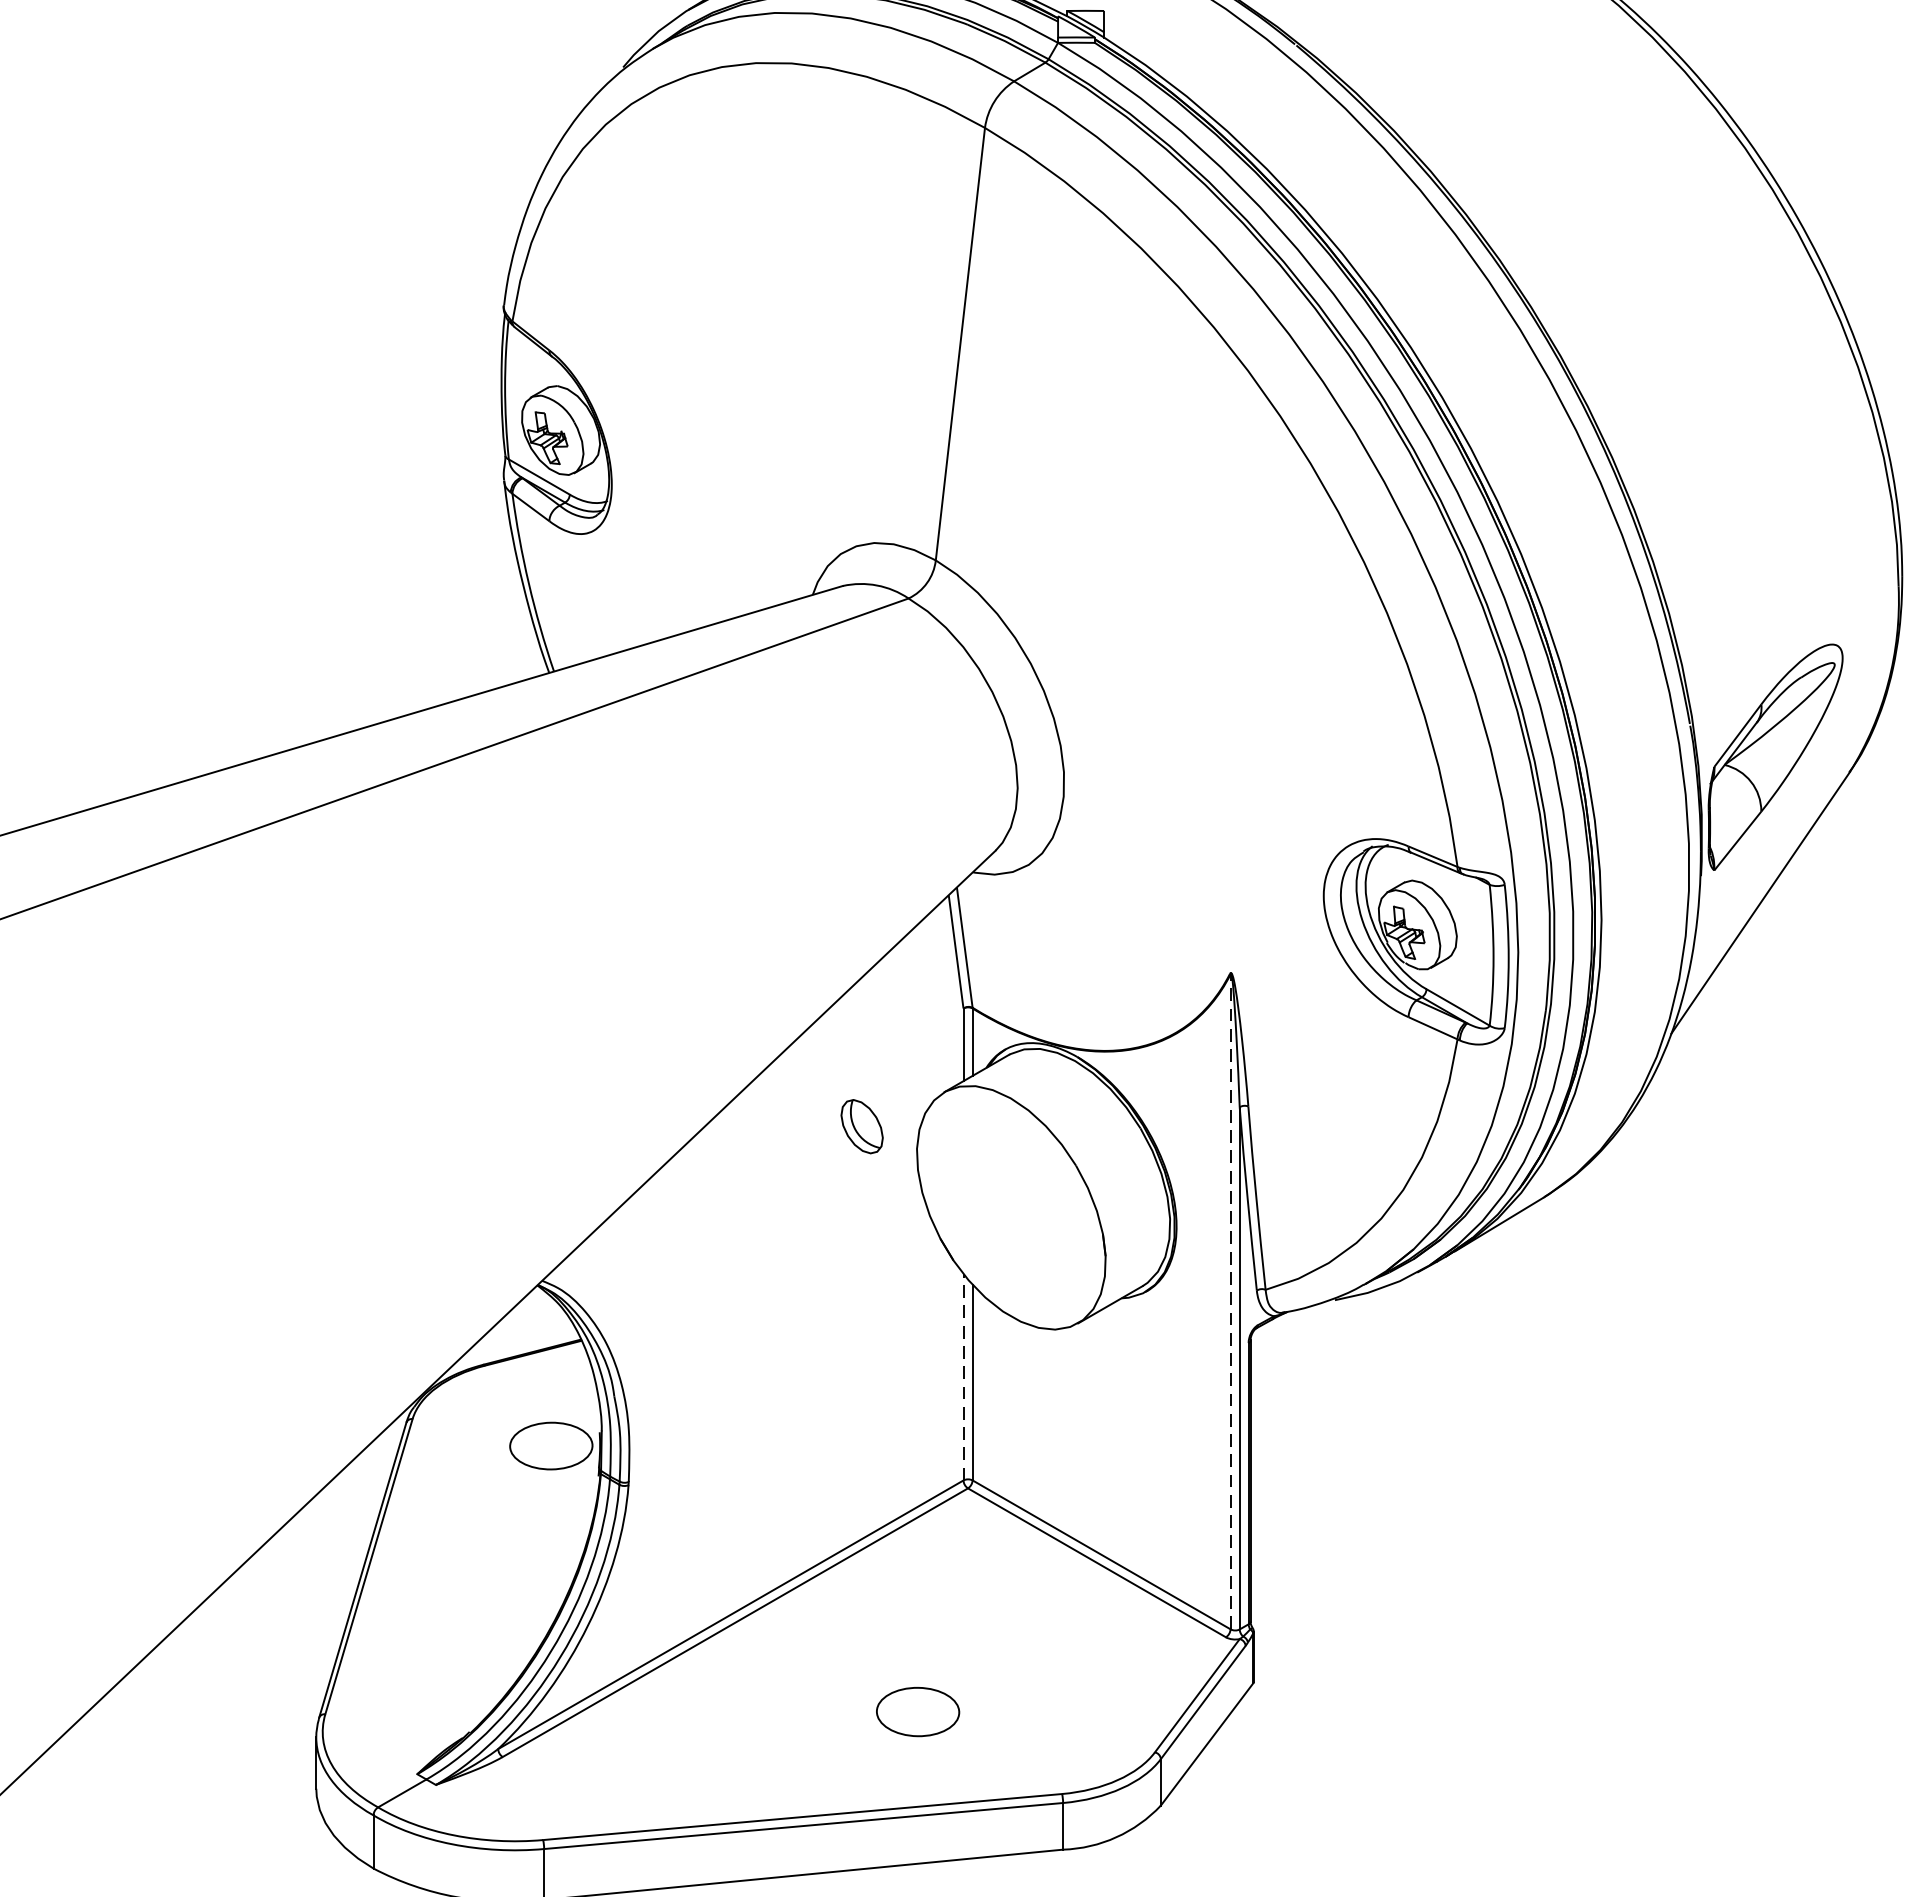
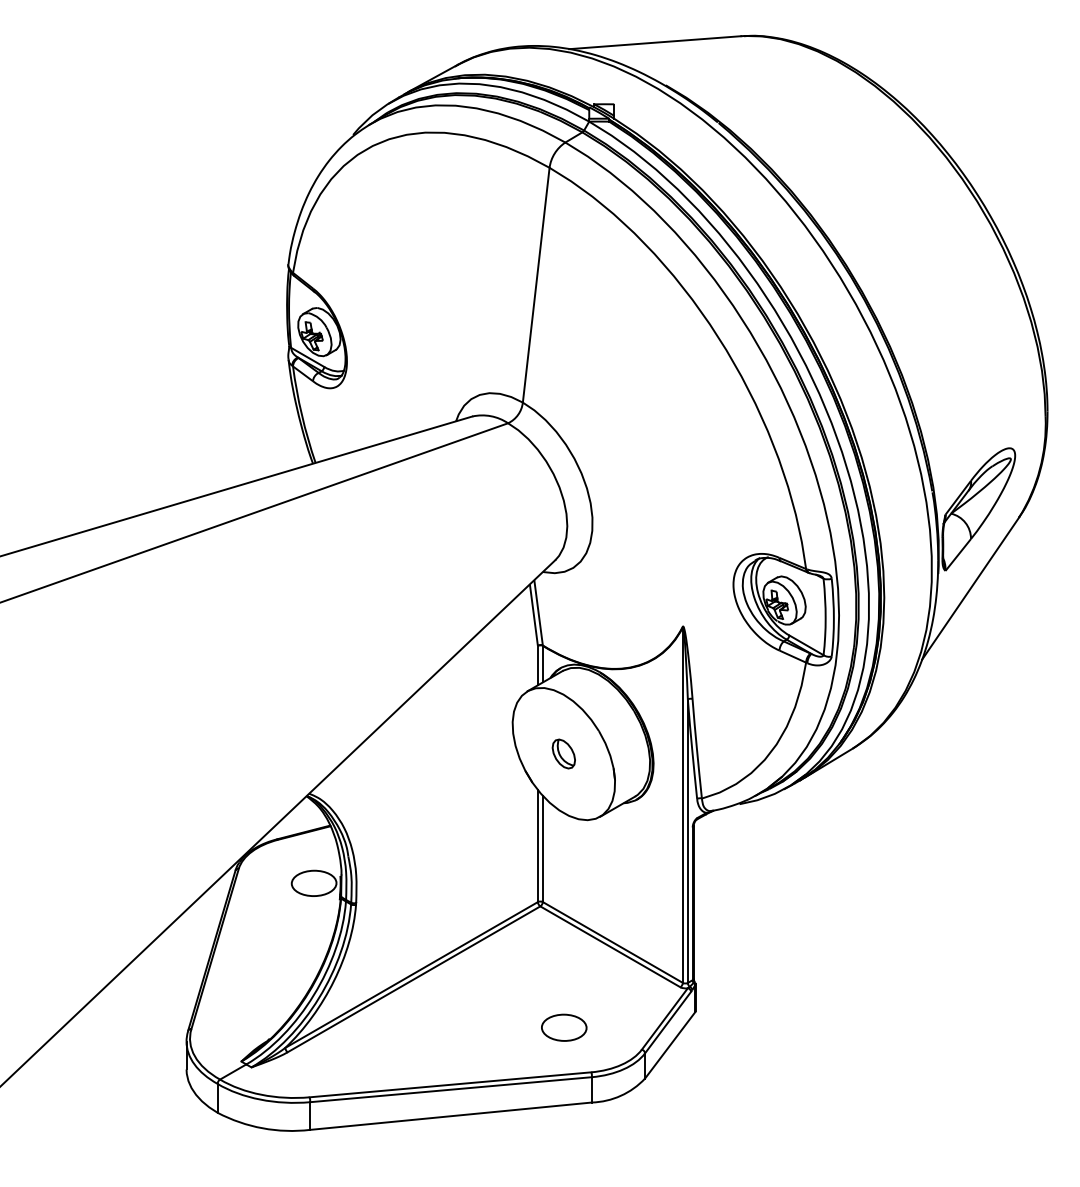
part: (861, 1125) -> (563, 753), moved
line: (1229, 1302) -> (682, 805), dashed -> solid
line: (962, 1376) -> (537, 845), dashed -> solid
part: (918, 1711) -> (564, 1027), moved

